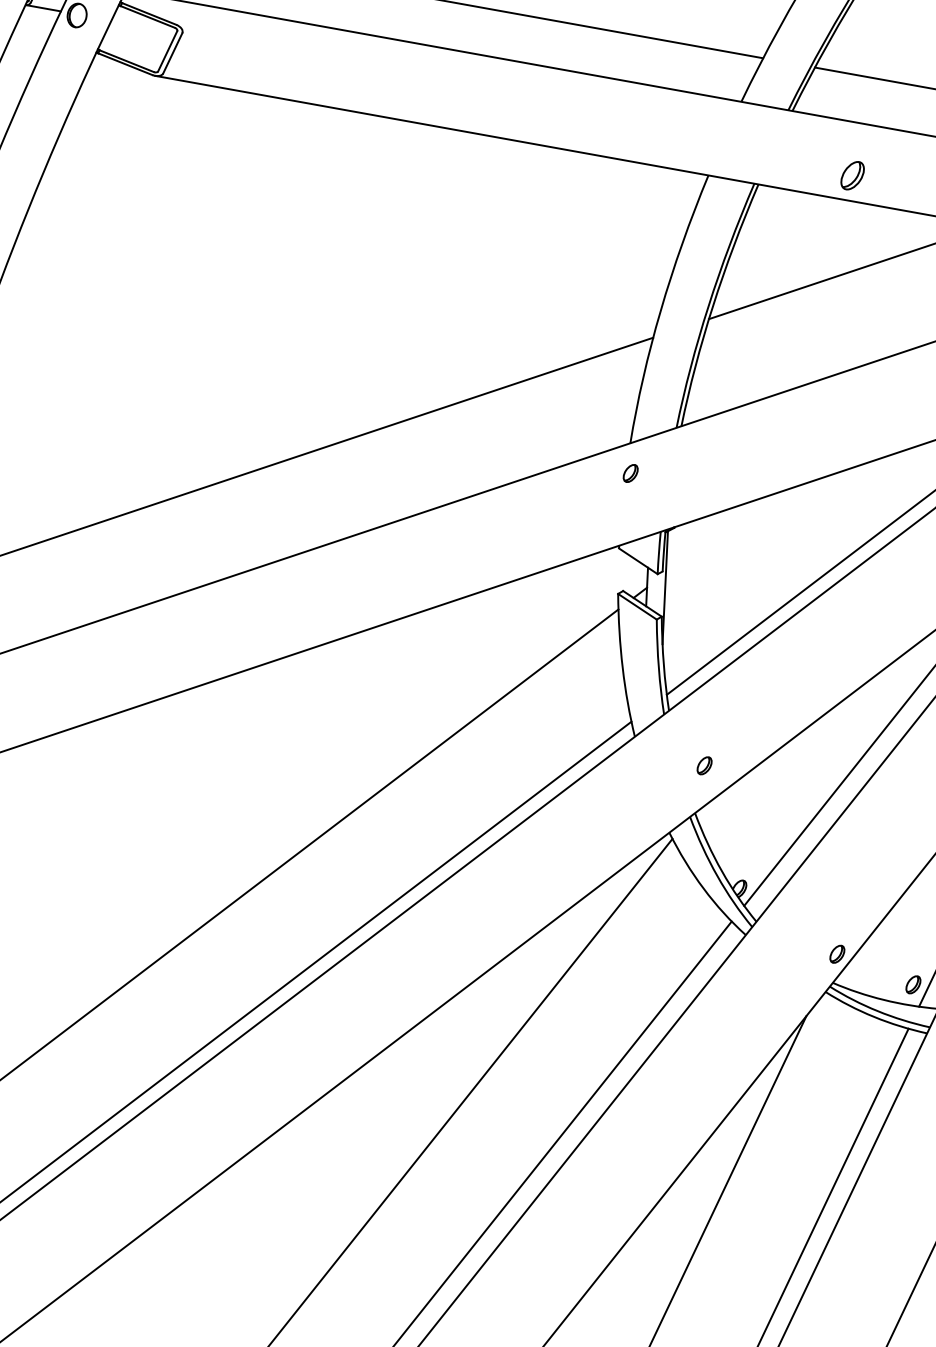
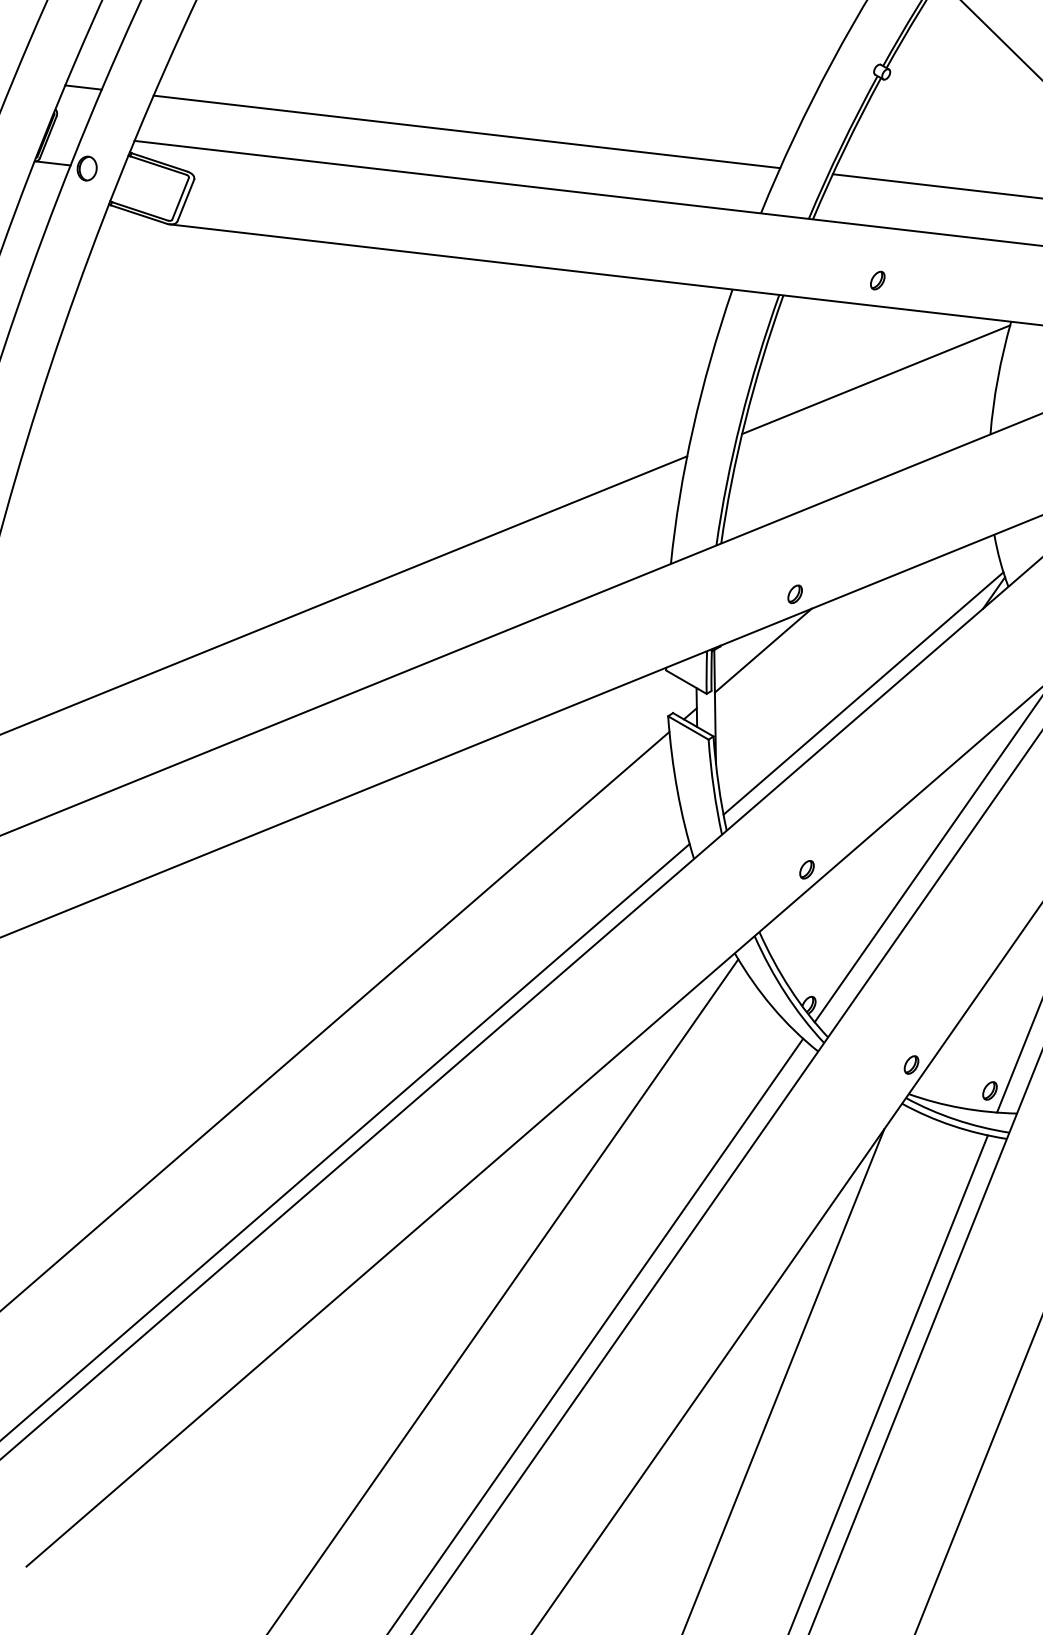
part: (852, 175) -> (877, 280), size x0.62
part: (630, 473) -> (794, 594), moved
line: (715, 534) -> (762, 650), added
part: (704, 765) -> (806, 869), moved

